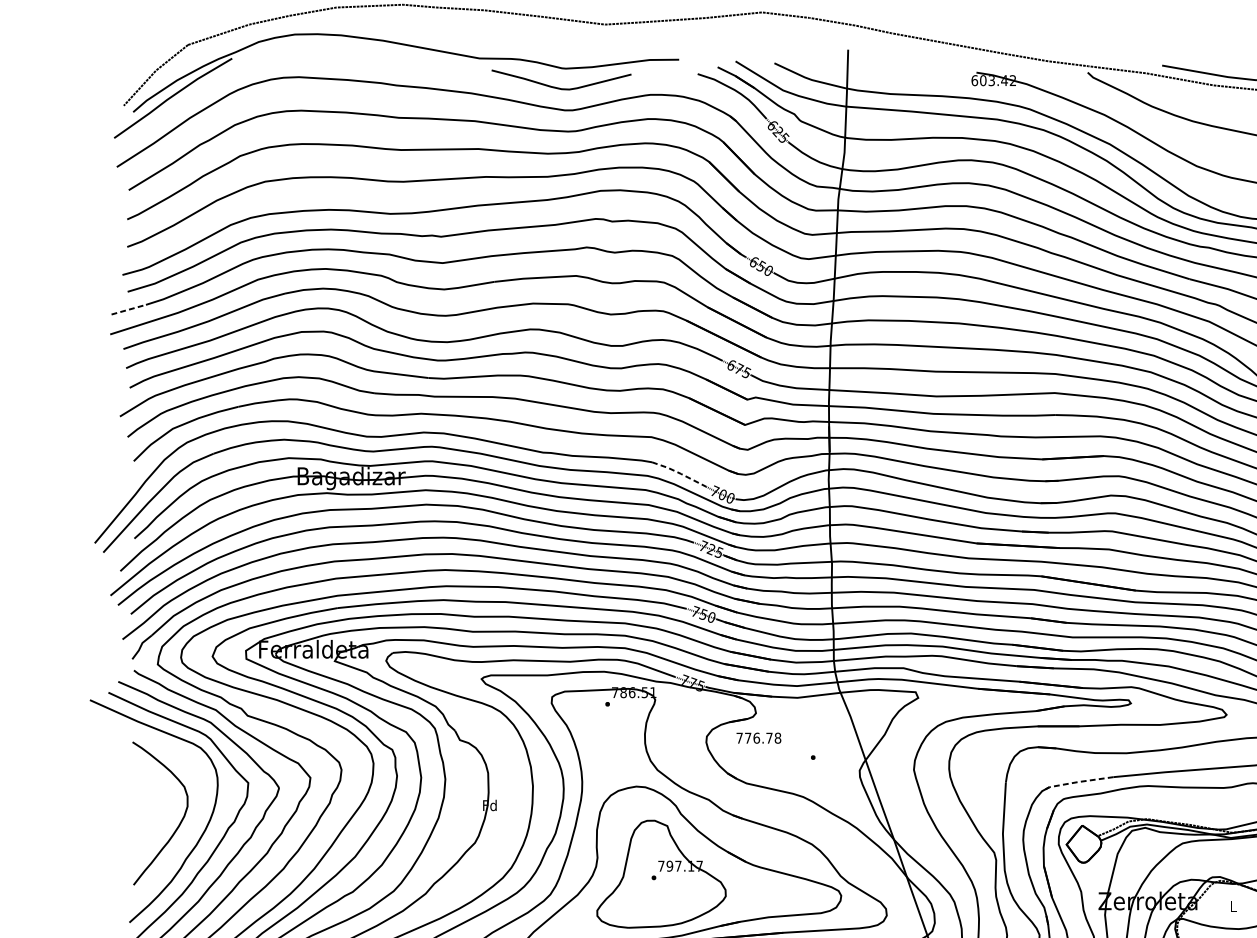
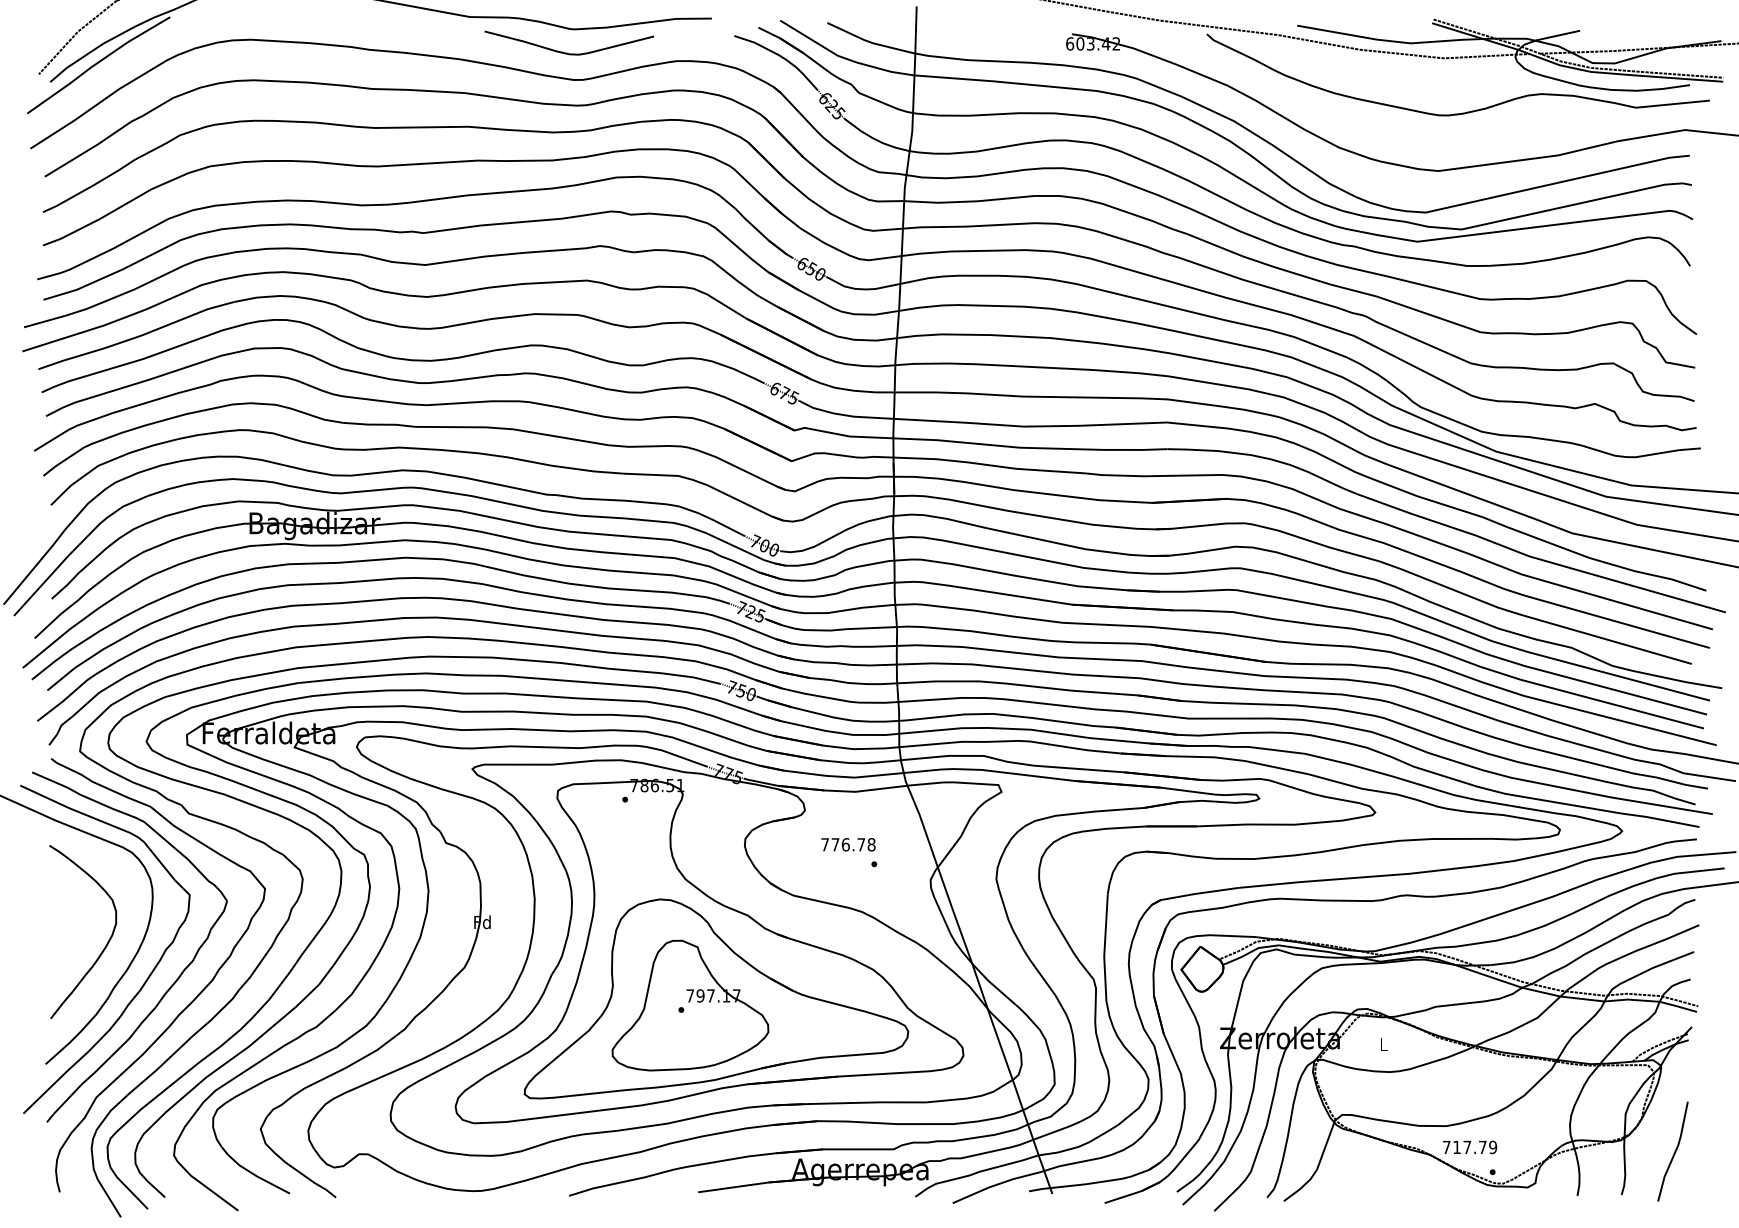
line: (128, 309) -> (44, 321), dashed -> solid
line: (679, 473) -> (712, 519), dashed -> solid
text: (758, 737) -> (848, 844), moved
line: (1076, 782) -> (1193, 894), dashed -> solid

